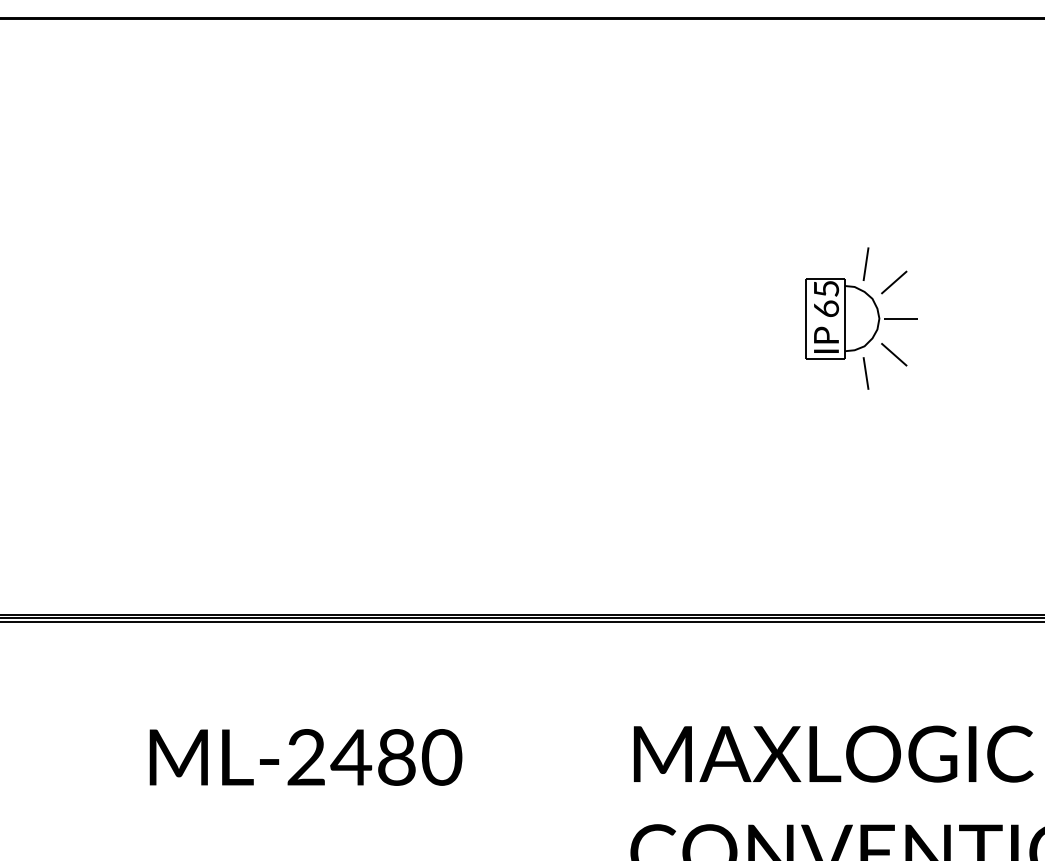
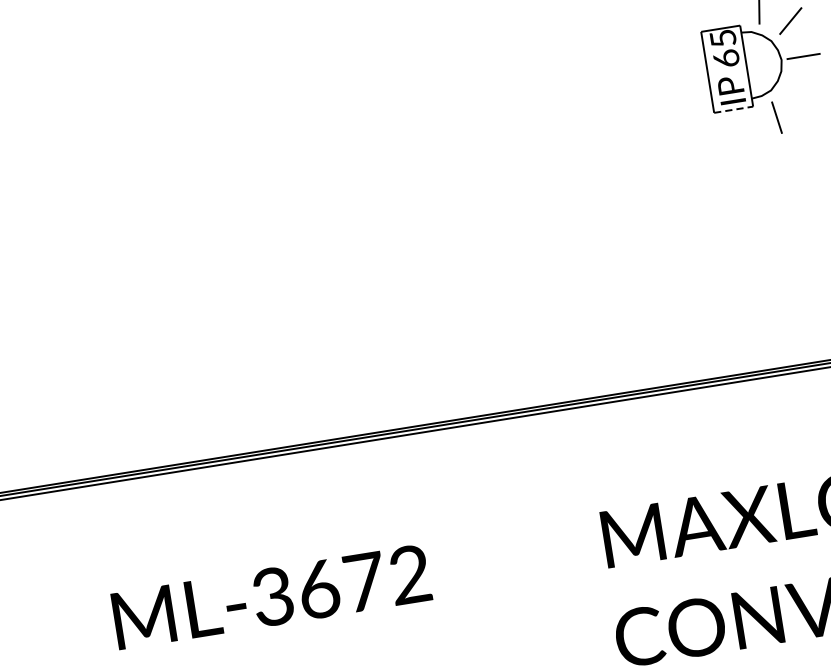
line: (894, 354) -> (802, 93), removed
line: (826, 359) -> (734, 109), solid -> dashed
text: (374, 757) -> (342, 585), ML-2480 -> ML-3672

